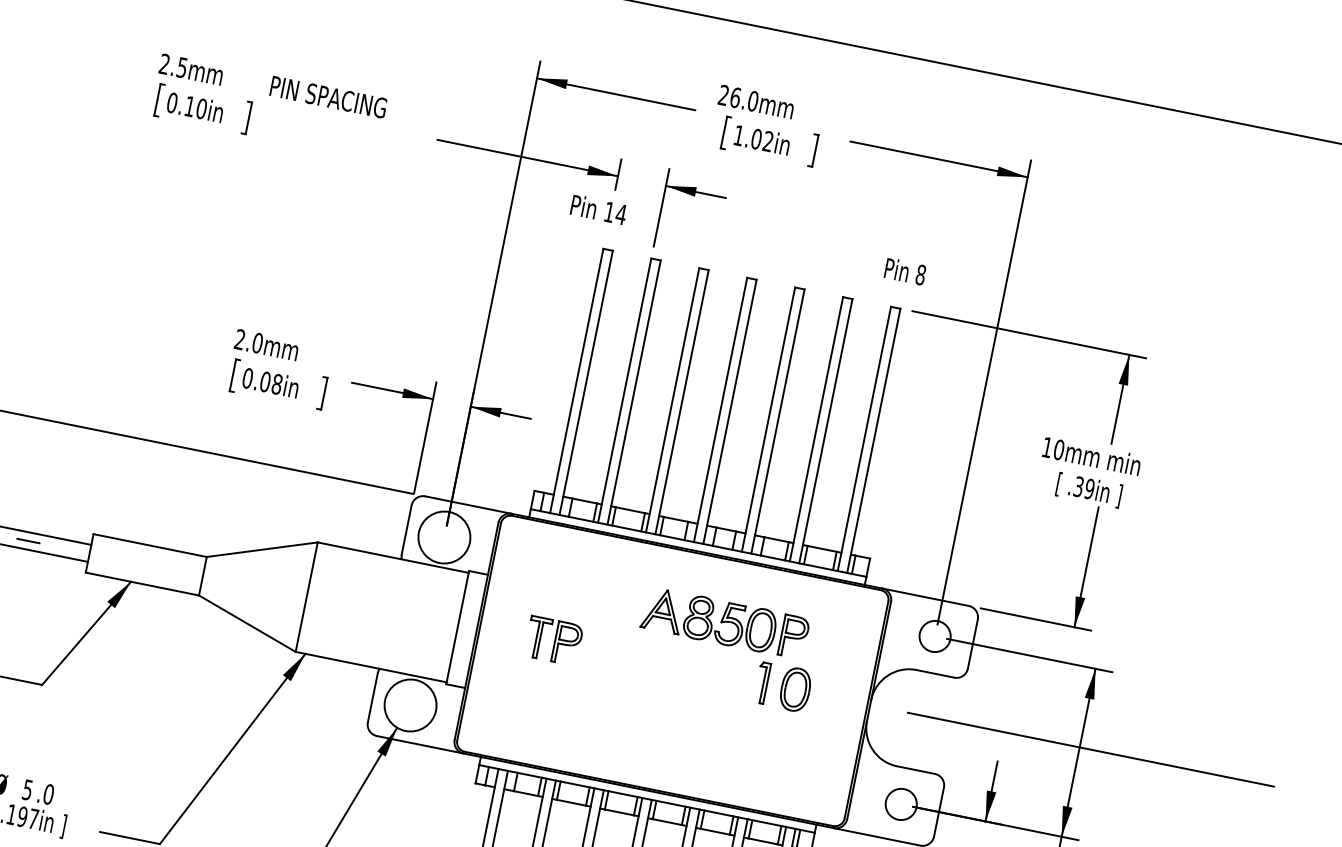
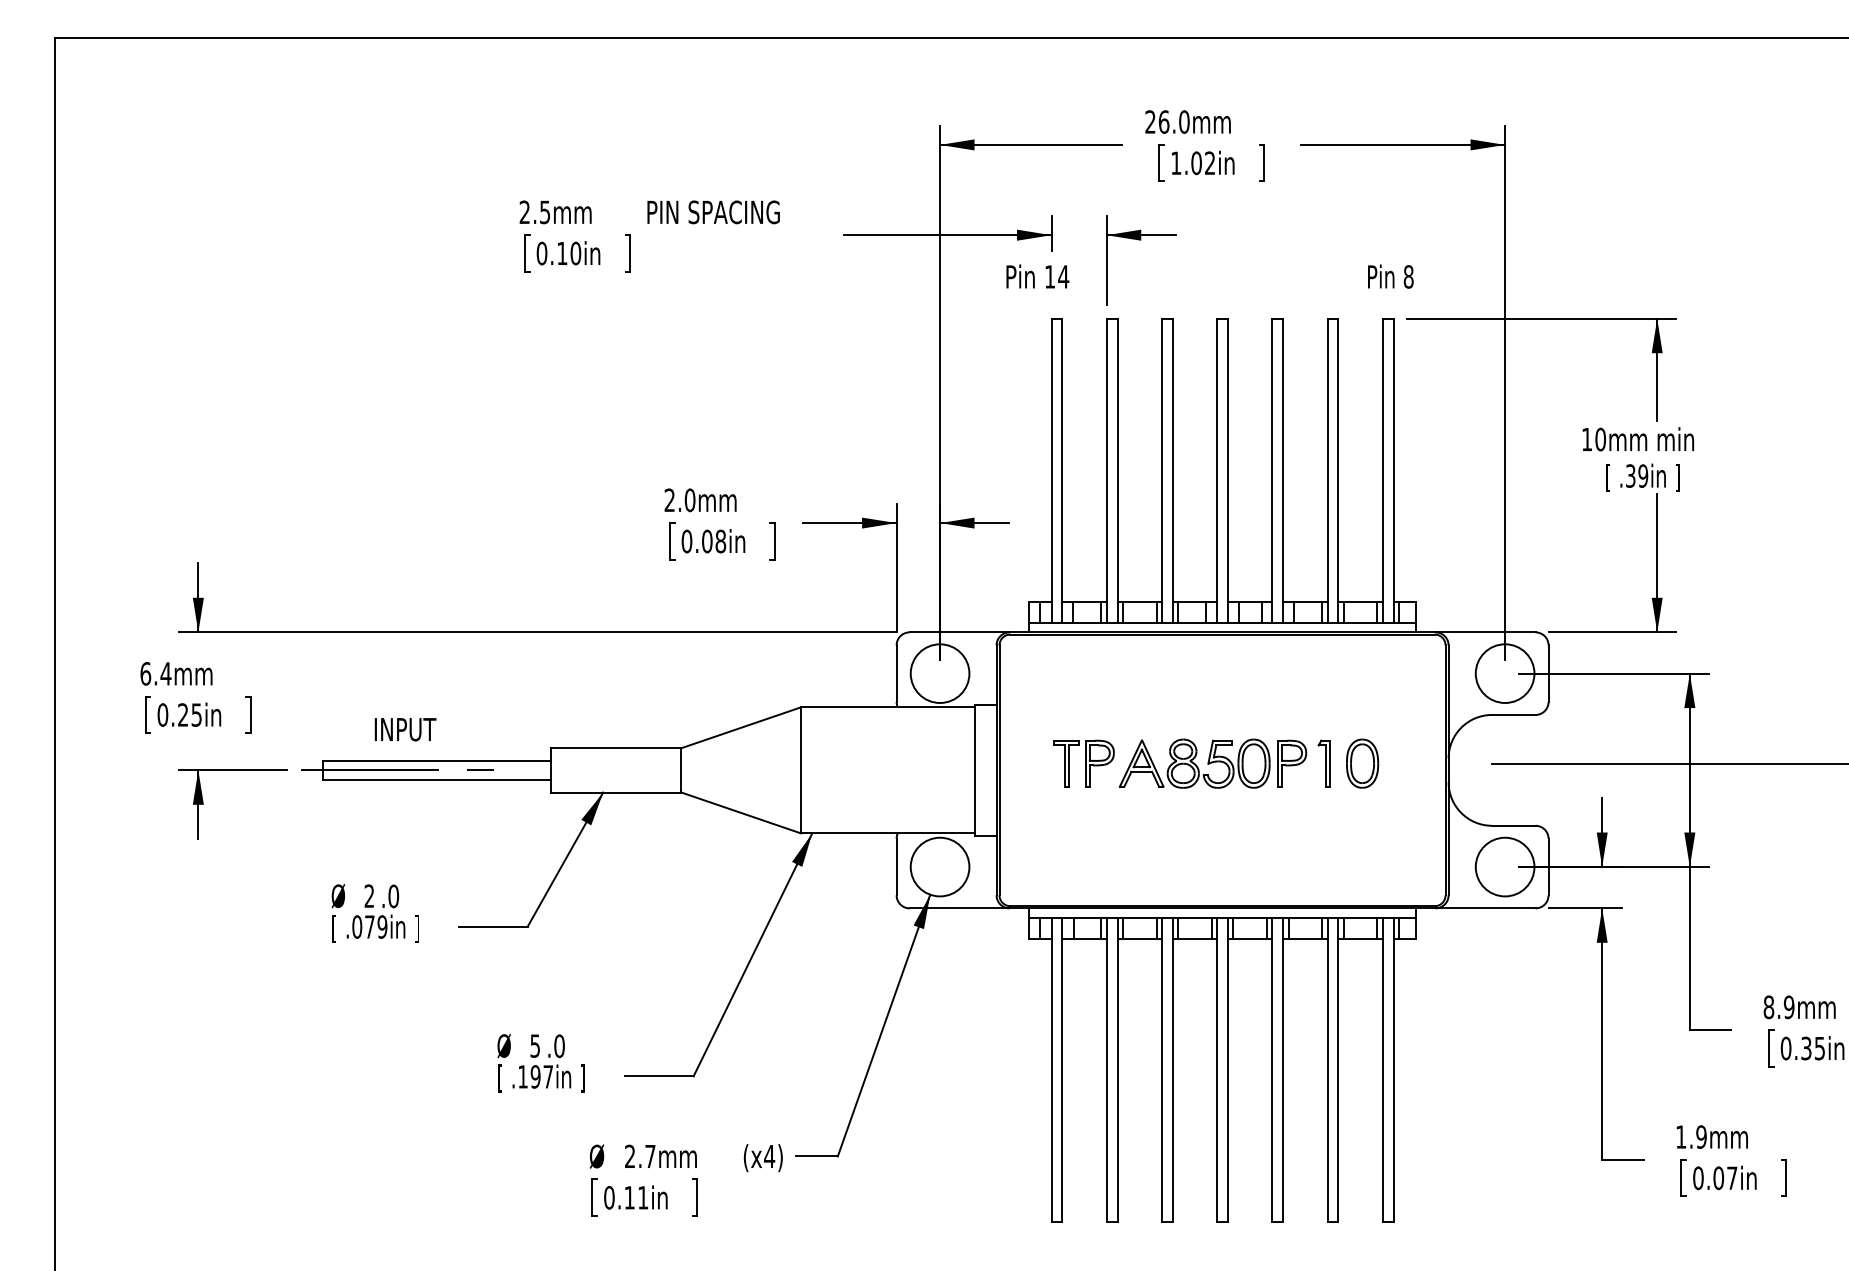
part: (725, 623) -> (1213, 763), moved
circle: (934, 636) -> (1504, 673), size x1.67
circle: (900, 803) -> (1504, 866), size x1.67

